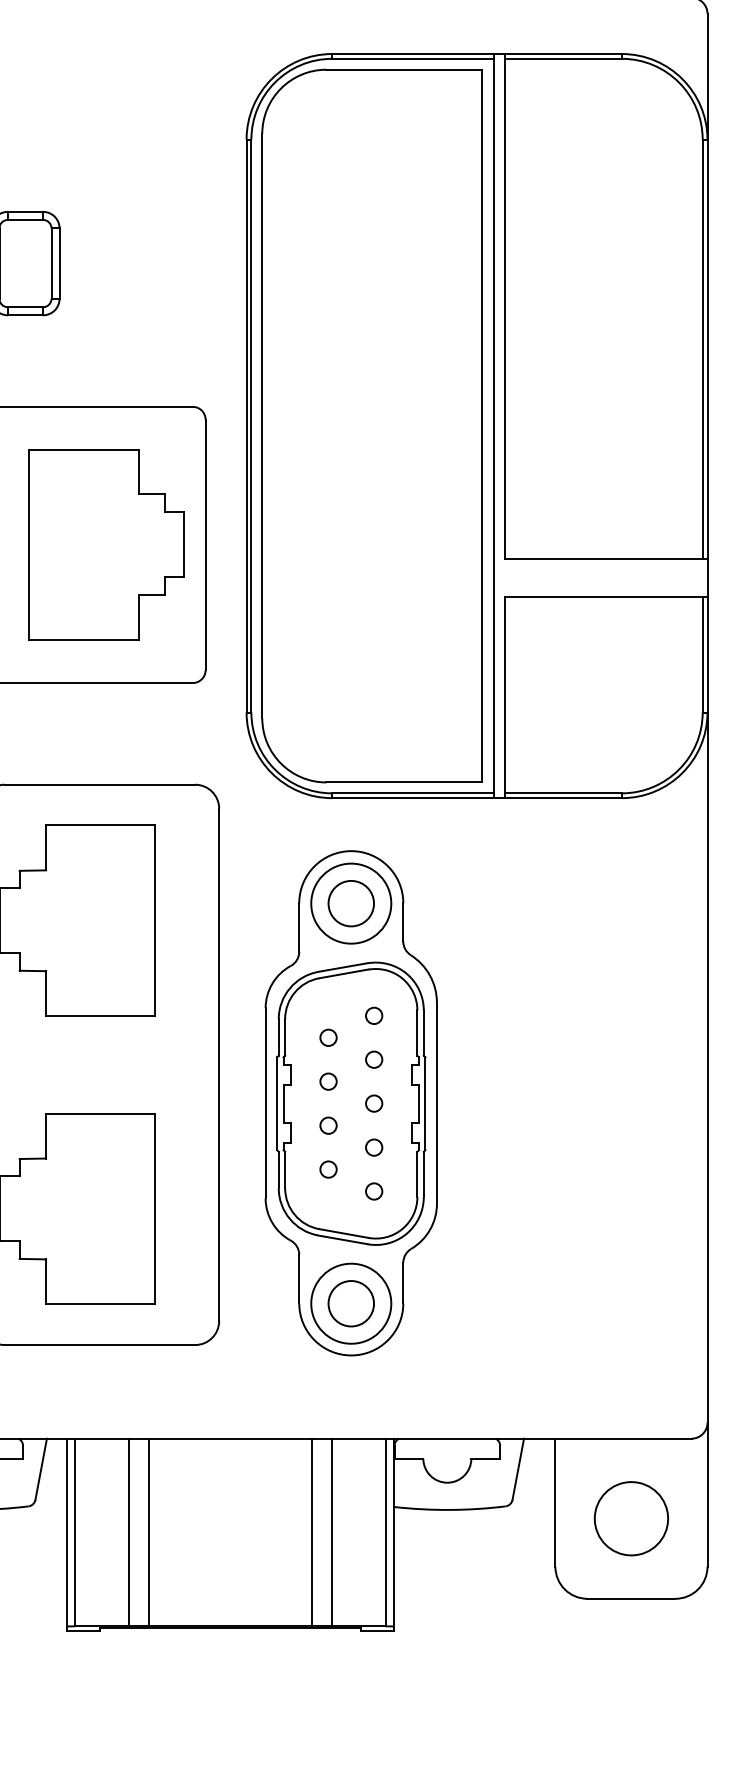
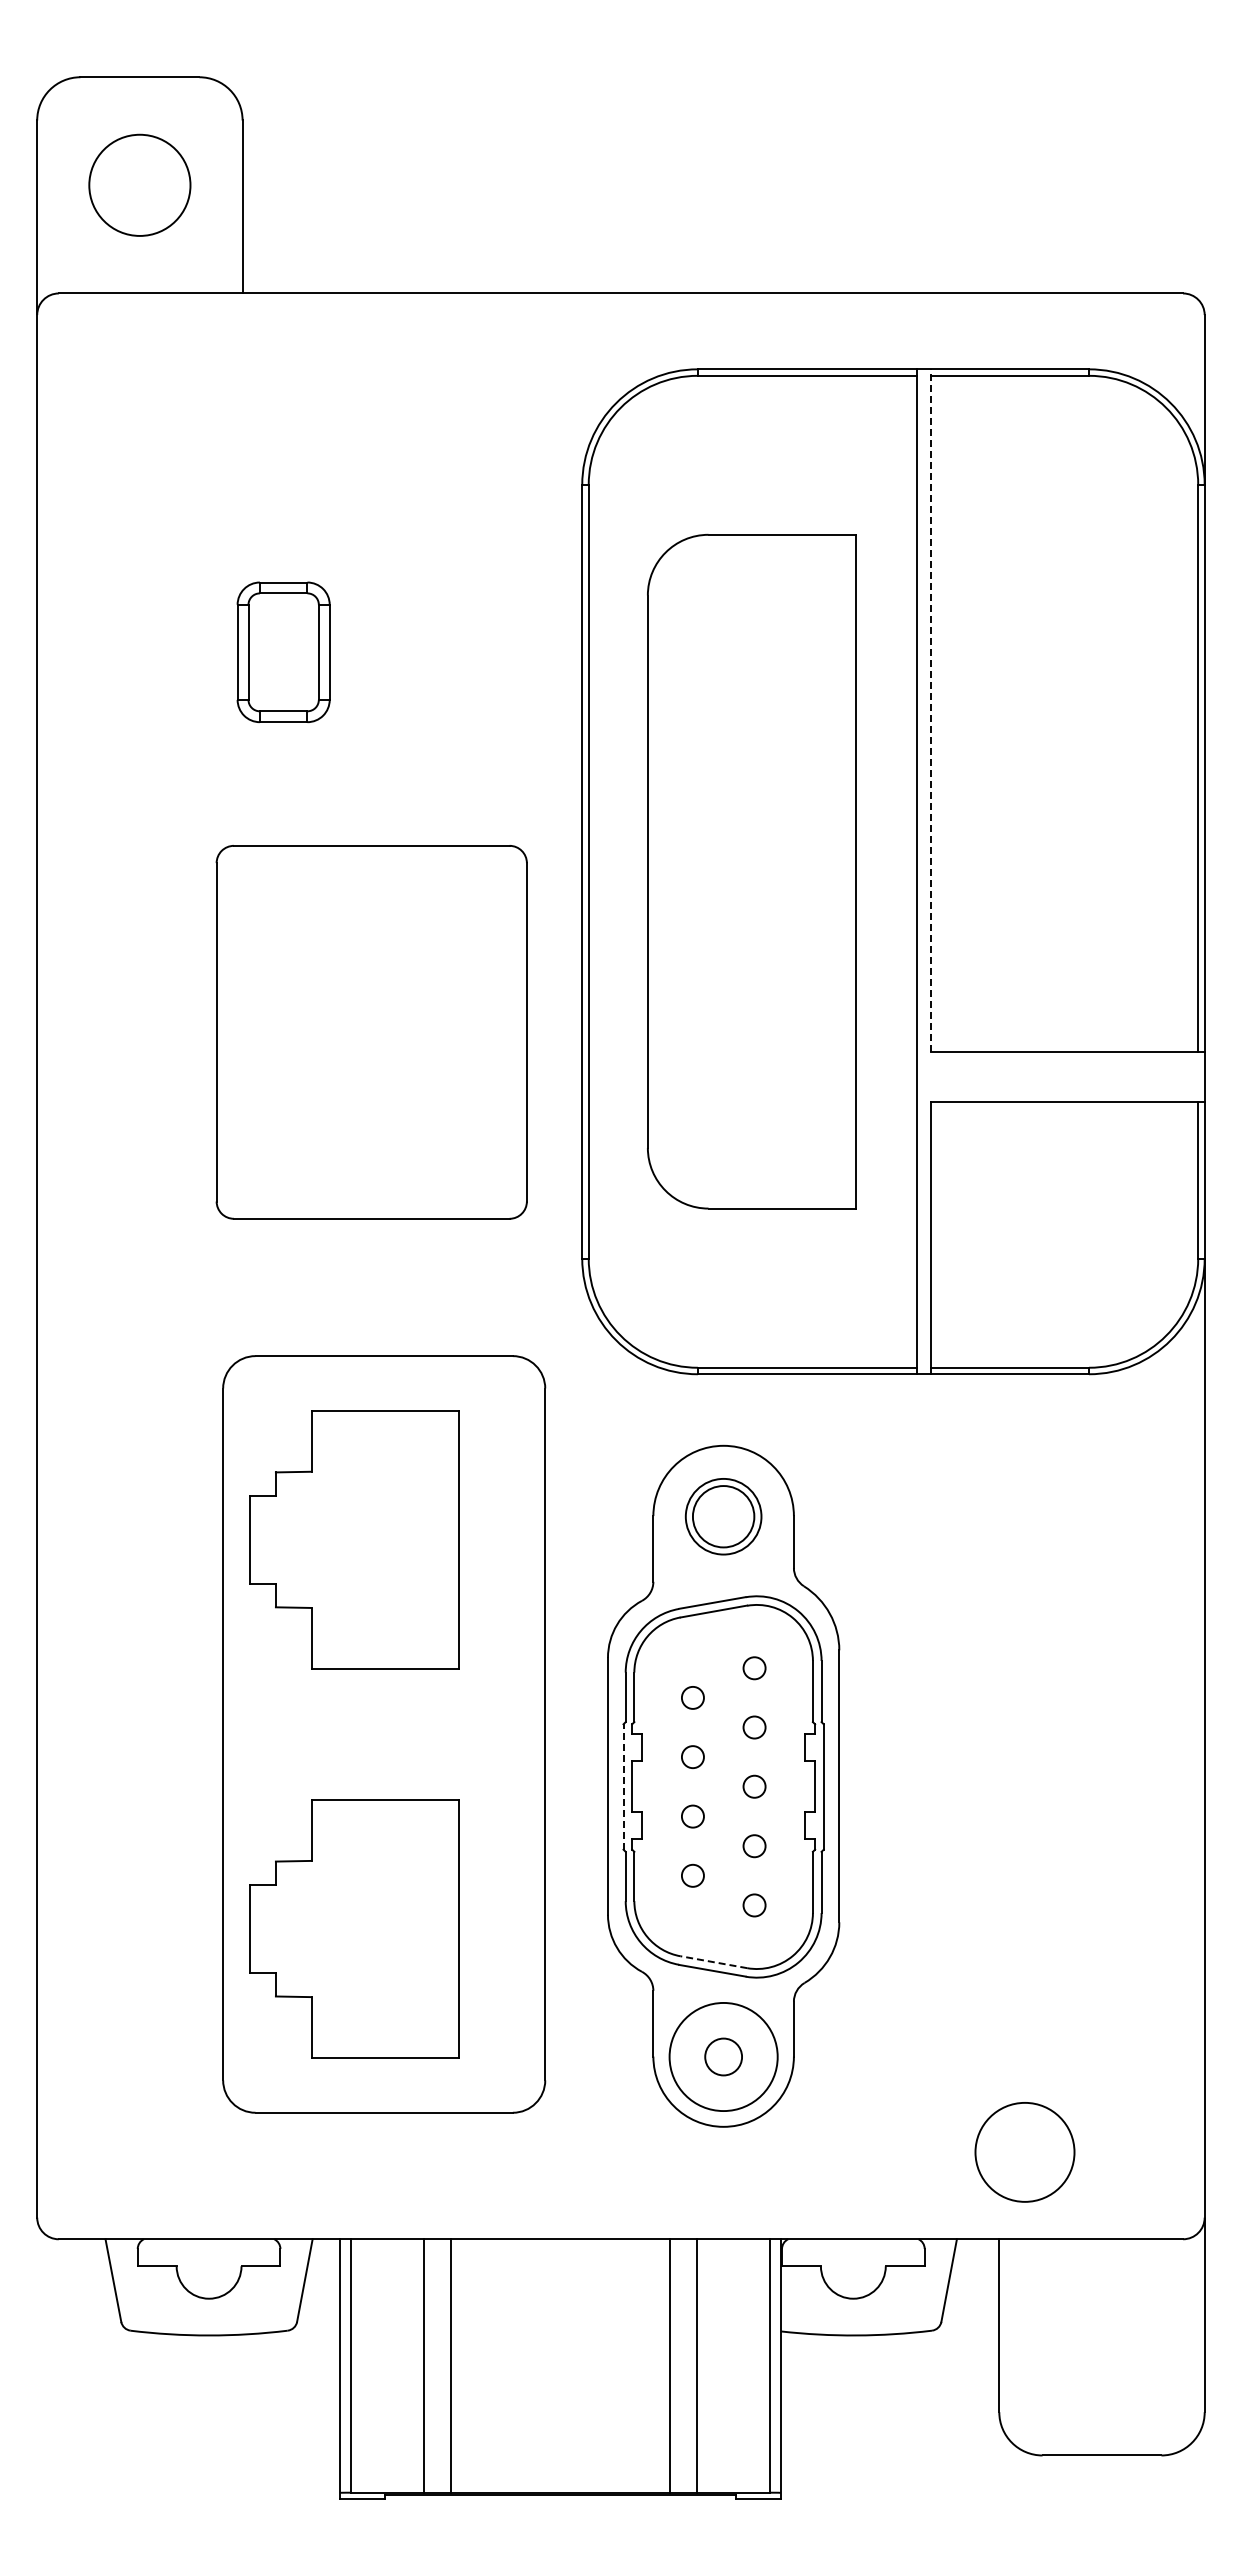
line: (505, 306) -> (931, 710), solid -> dashed
part: (371, 425) -> (751, 871), size x0.7
part: (106, 545) -> (392, 1032), removed
circle: (351, 903) -> (723, 1516), size x0.7
line: (277, 1103) -> (623, 1786), solid -> dashed
line: (343, 1233) -> (713, 1962), solid -> dashed
circle: (351, 1303) -> (723, 2056), size x0.6
circle: (631, 1518) -> (1024, 2152), moved

